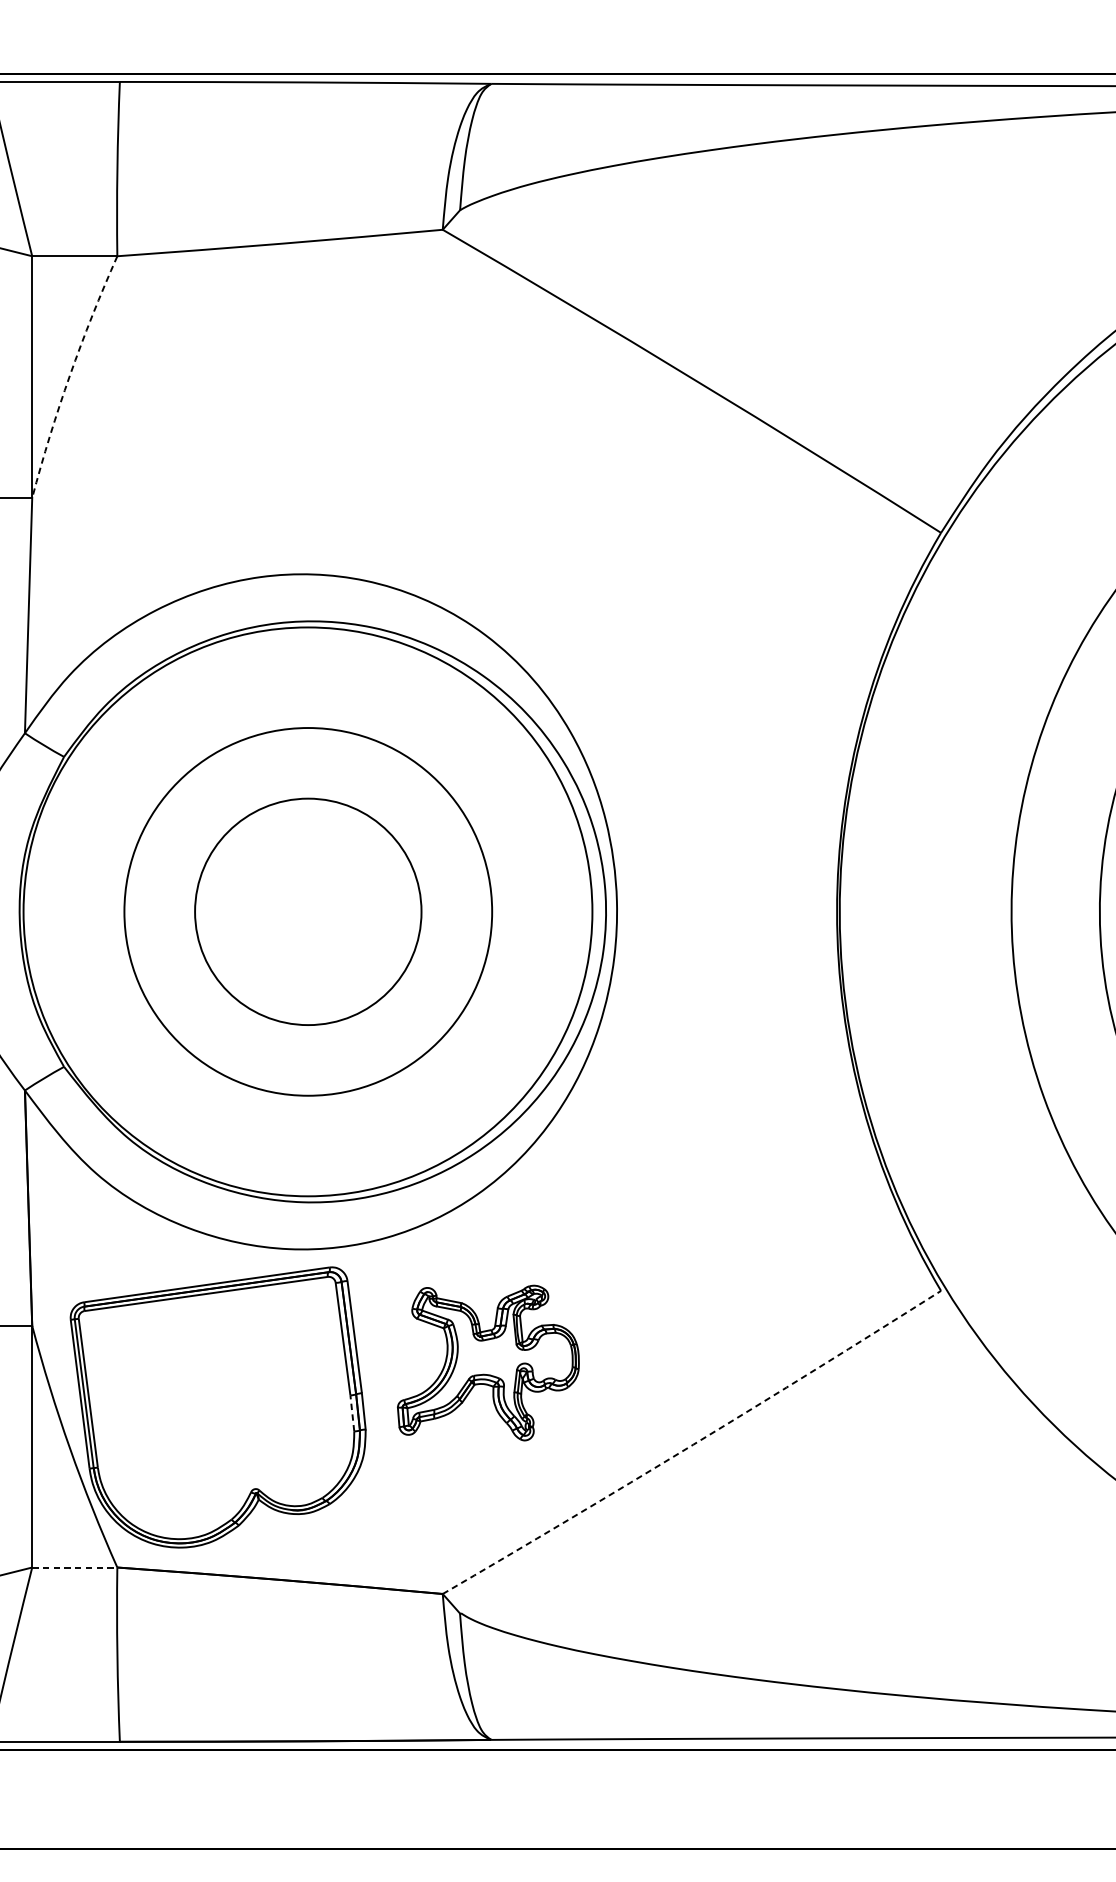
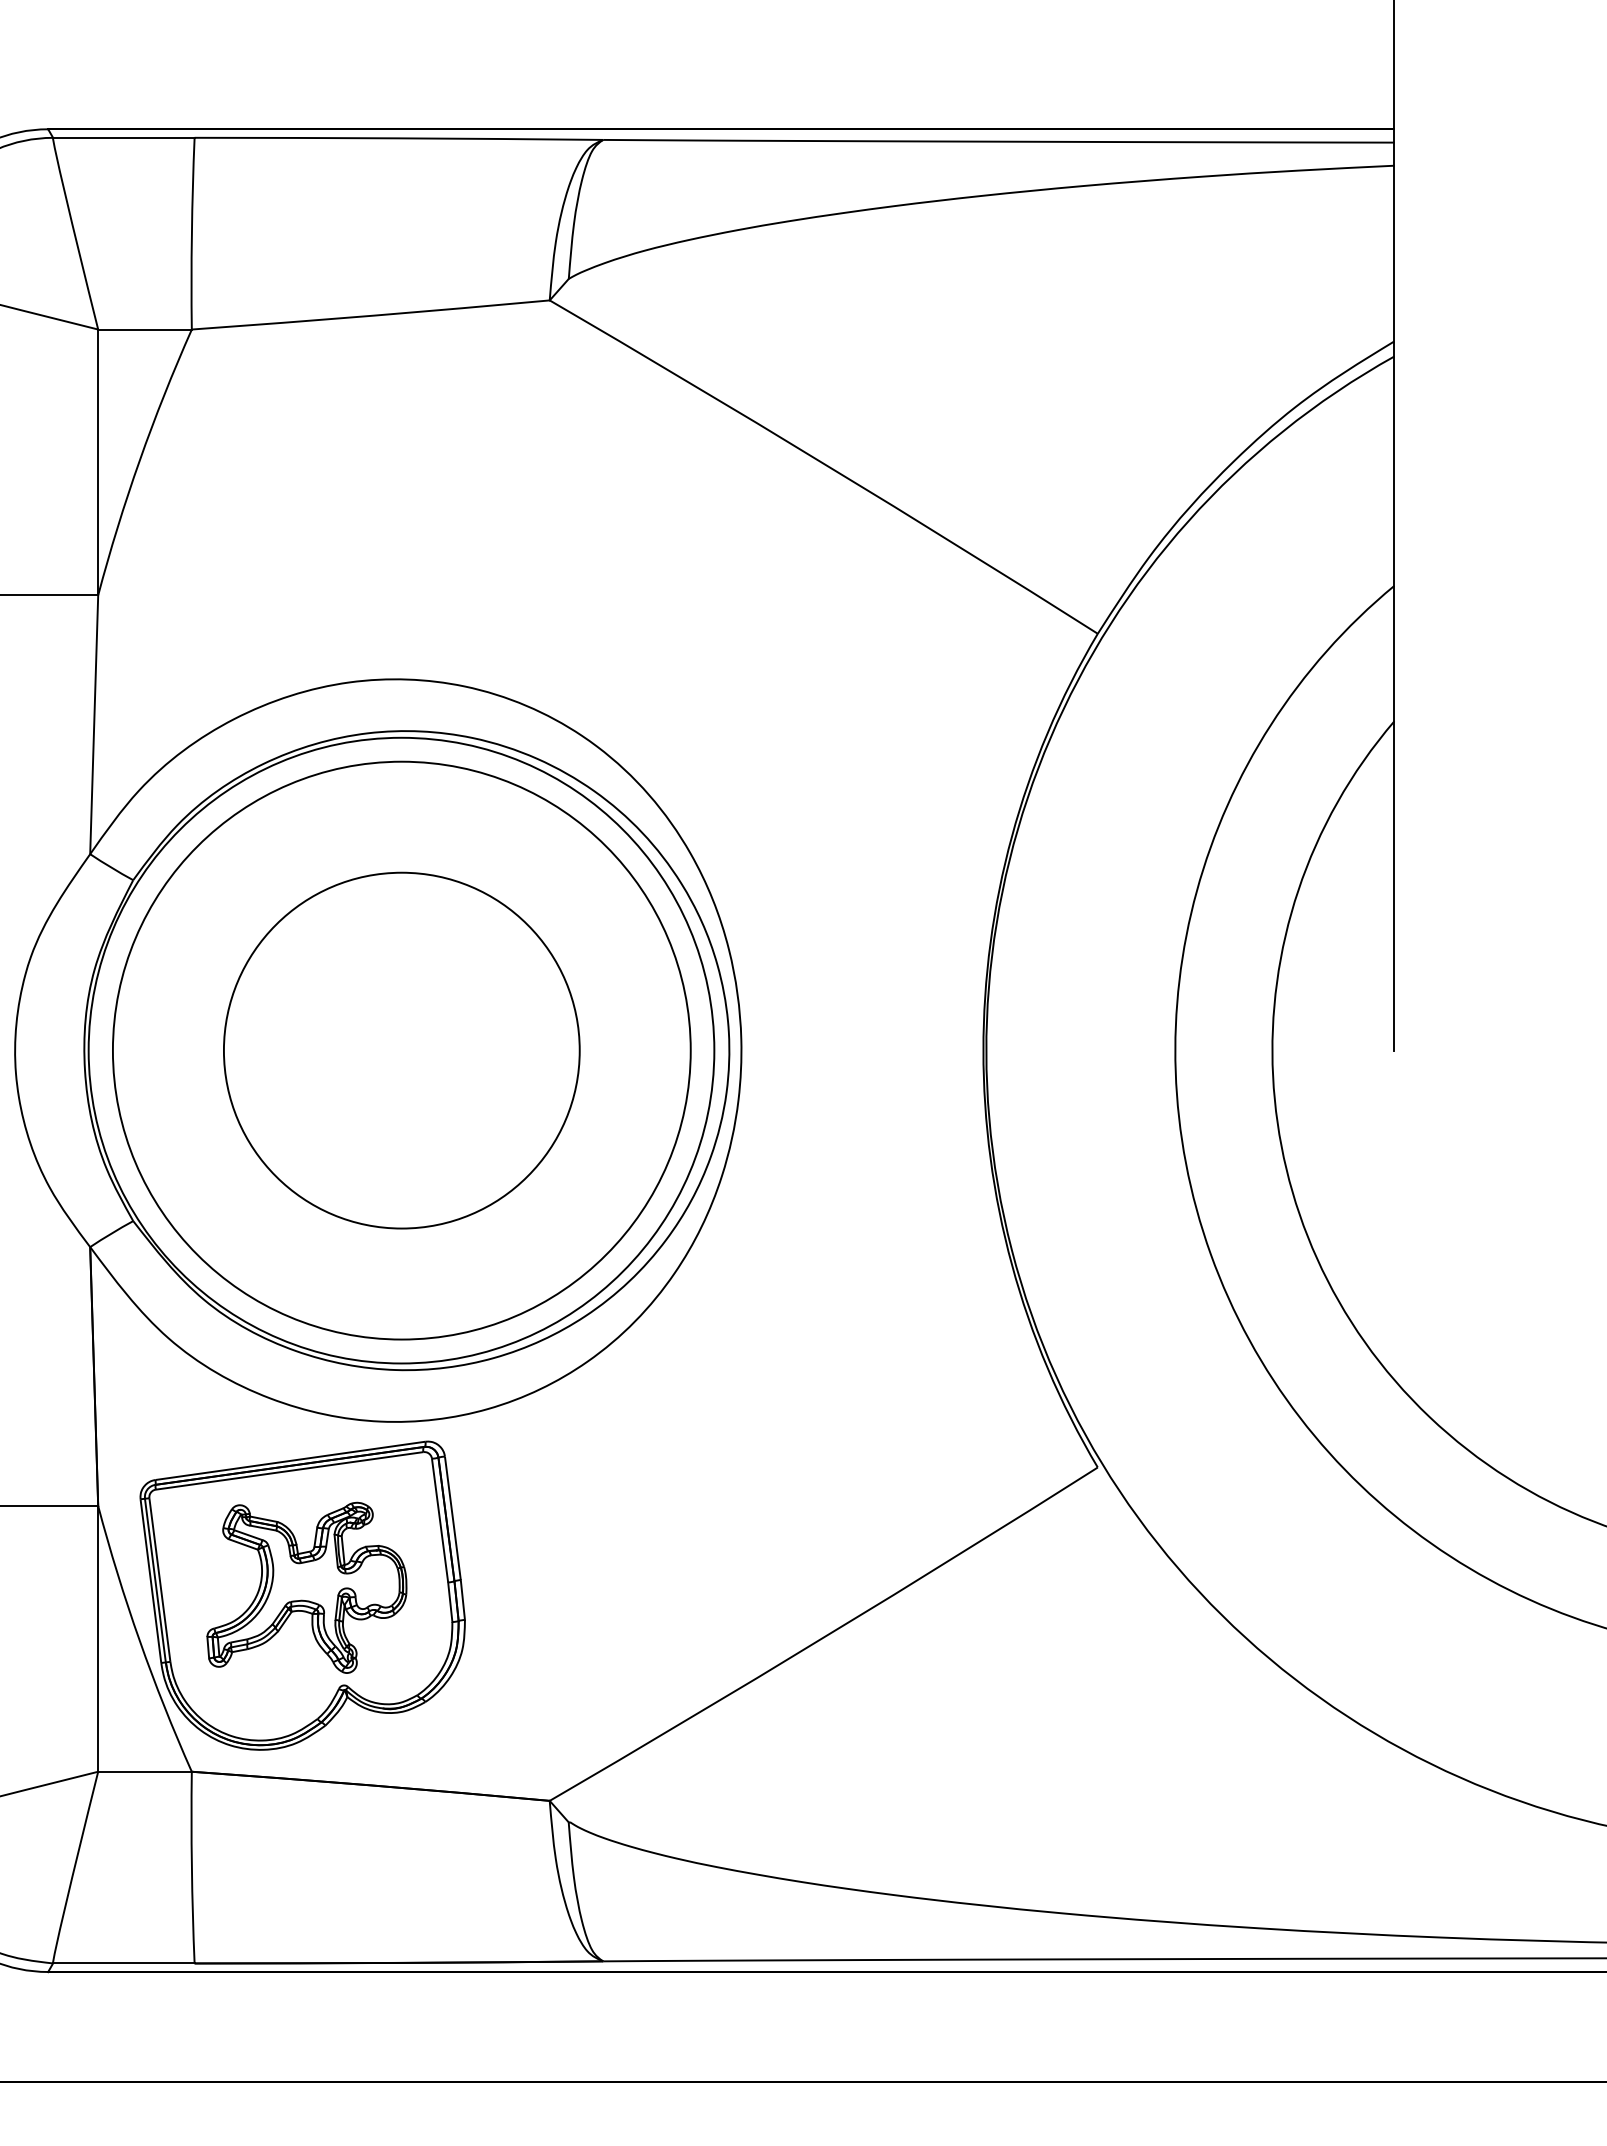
arc: (69, 375) -> (139, 460), dashed -> solid
circle: (307, 911) -> (401, 1050), size x1.43
circle: (307, 911) -> (401, 1050), size x1.43
part: (488, 1362) -> (306, 1587), moved
line: (352, 1413) -> (450, 1602), dashed -> solid
arc: (693, 1444) -> (825, 1636), dashed -> solid
line: (75, 1567) -> (145, 1771), dashed -> solid

